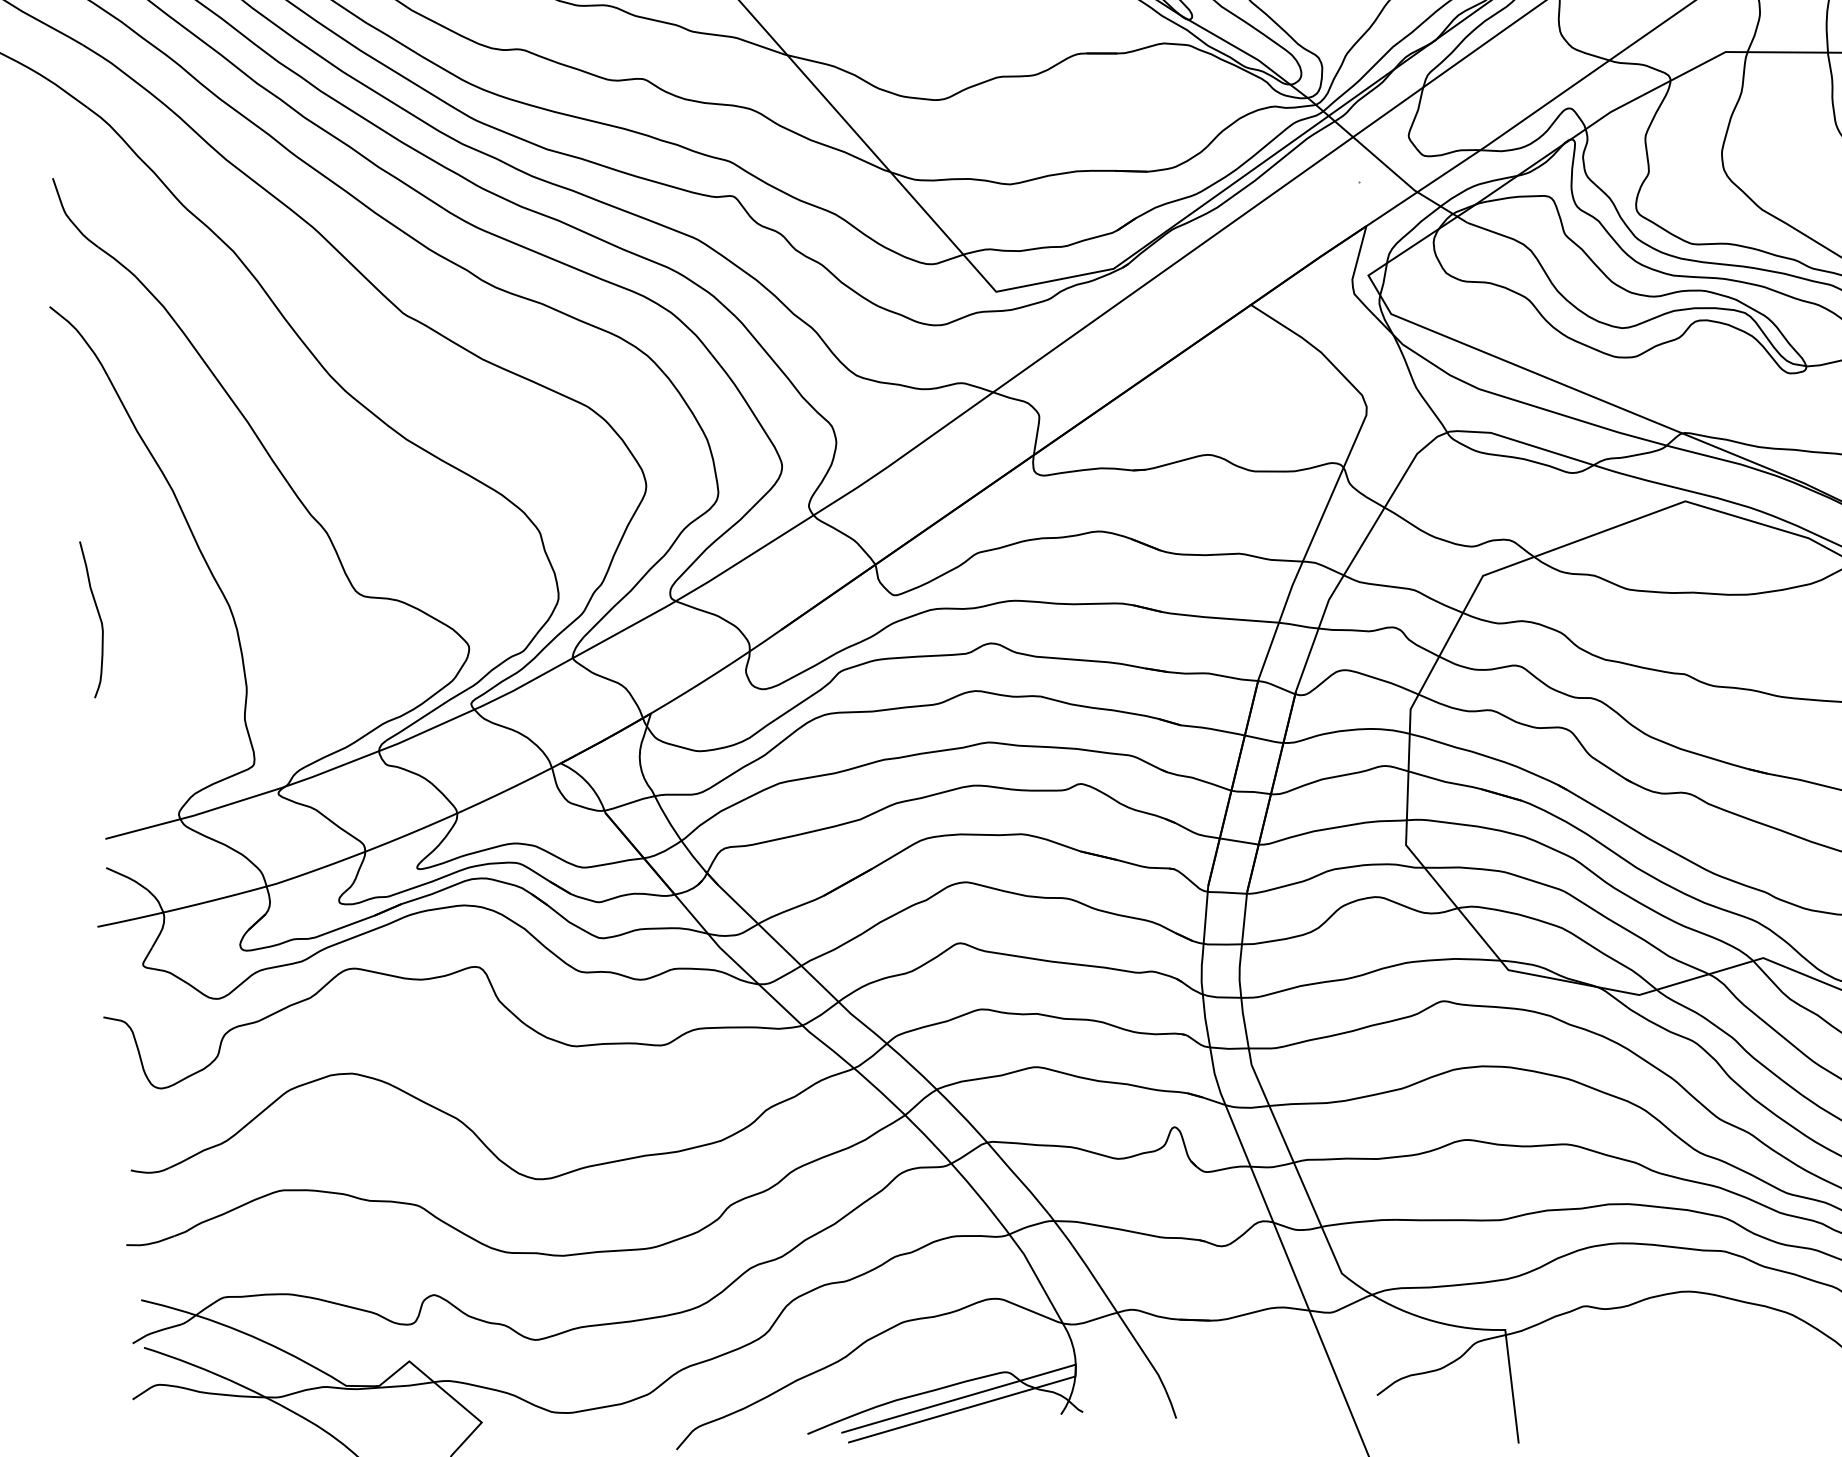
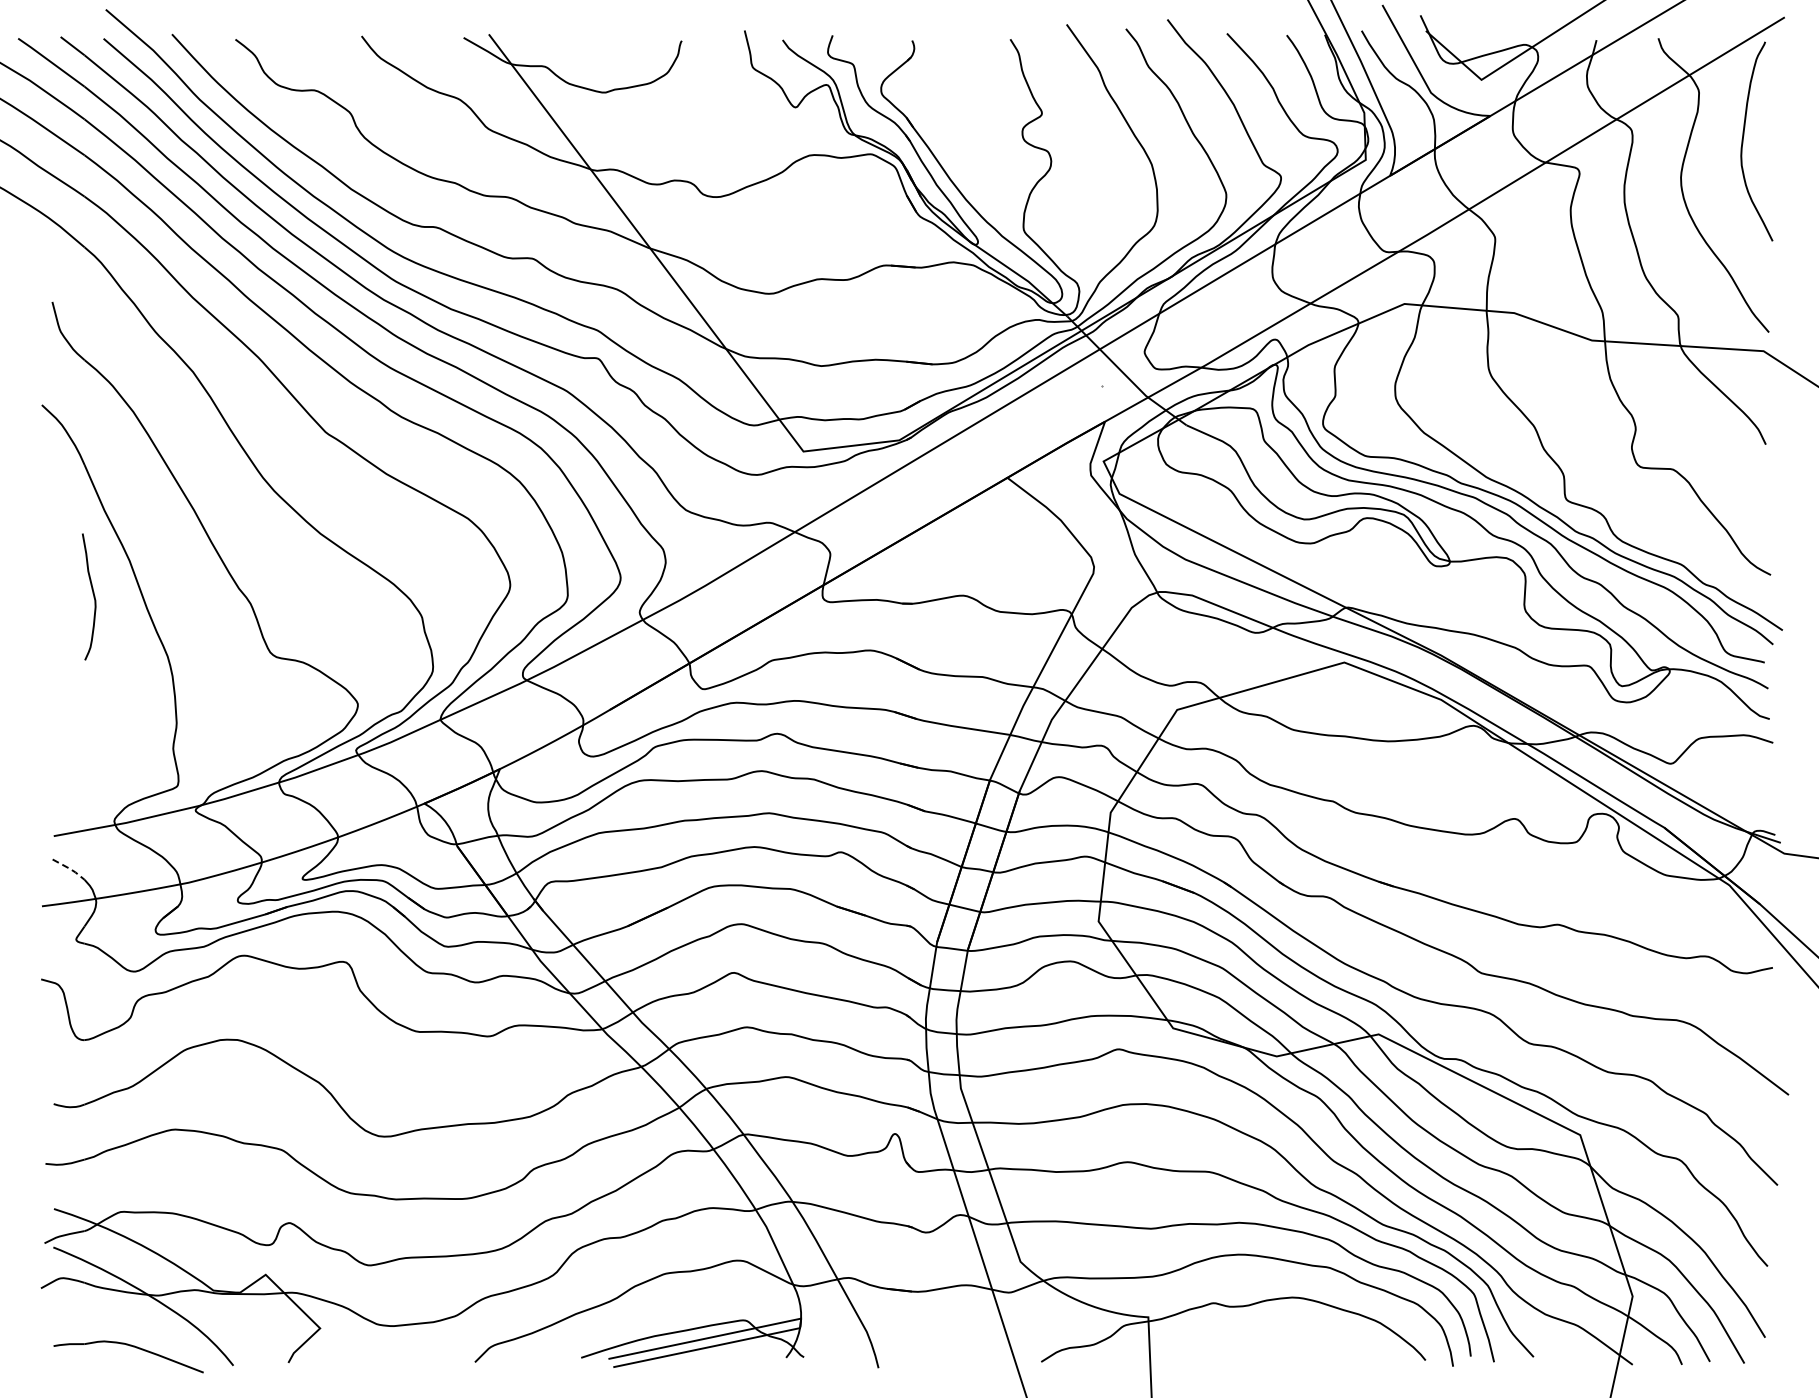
curve: (99, 618) -> (93, 596), moved
line: (127, 877) -> (69, 868), solid -> dashed

